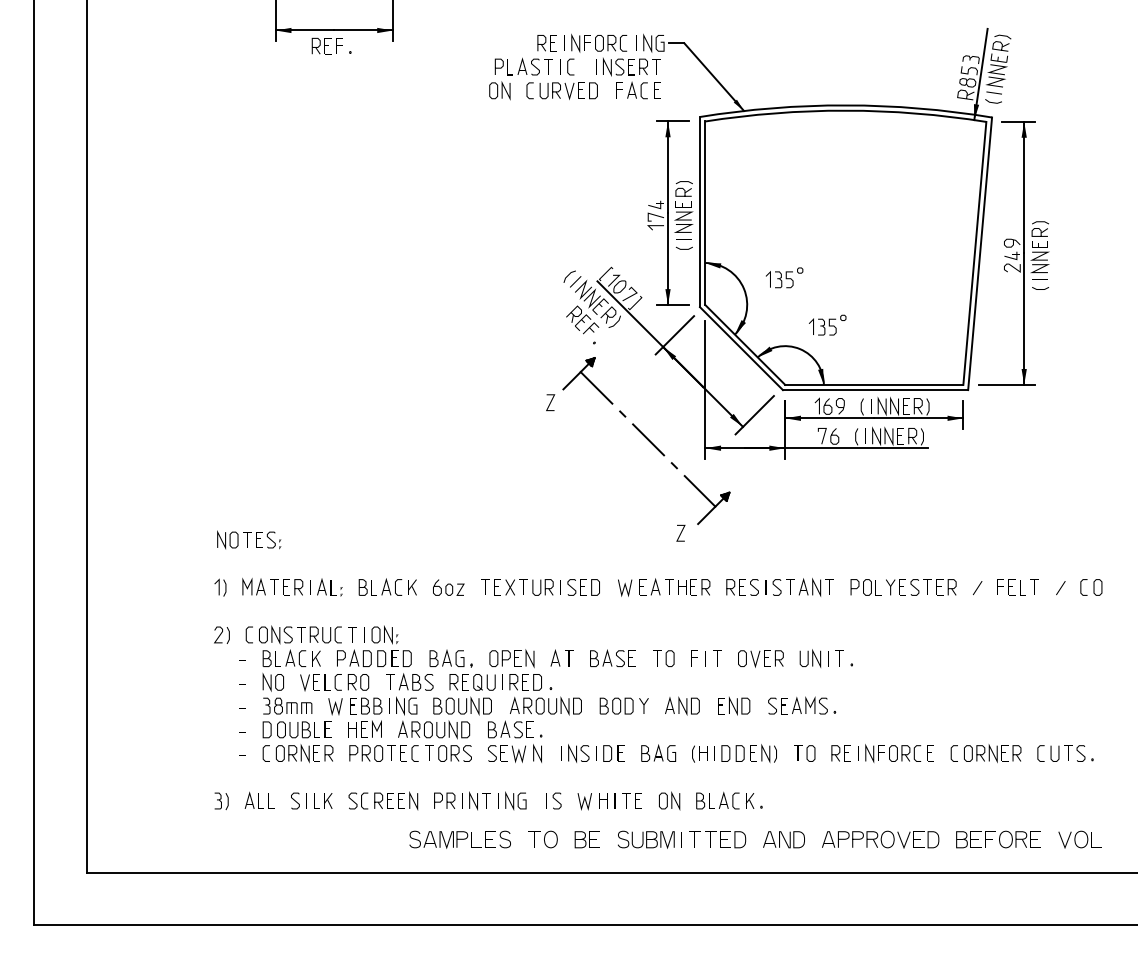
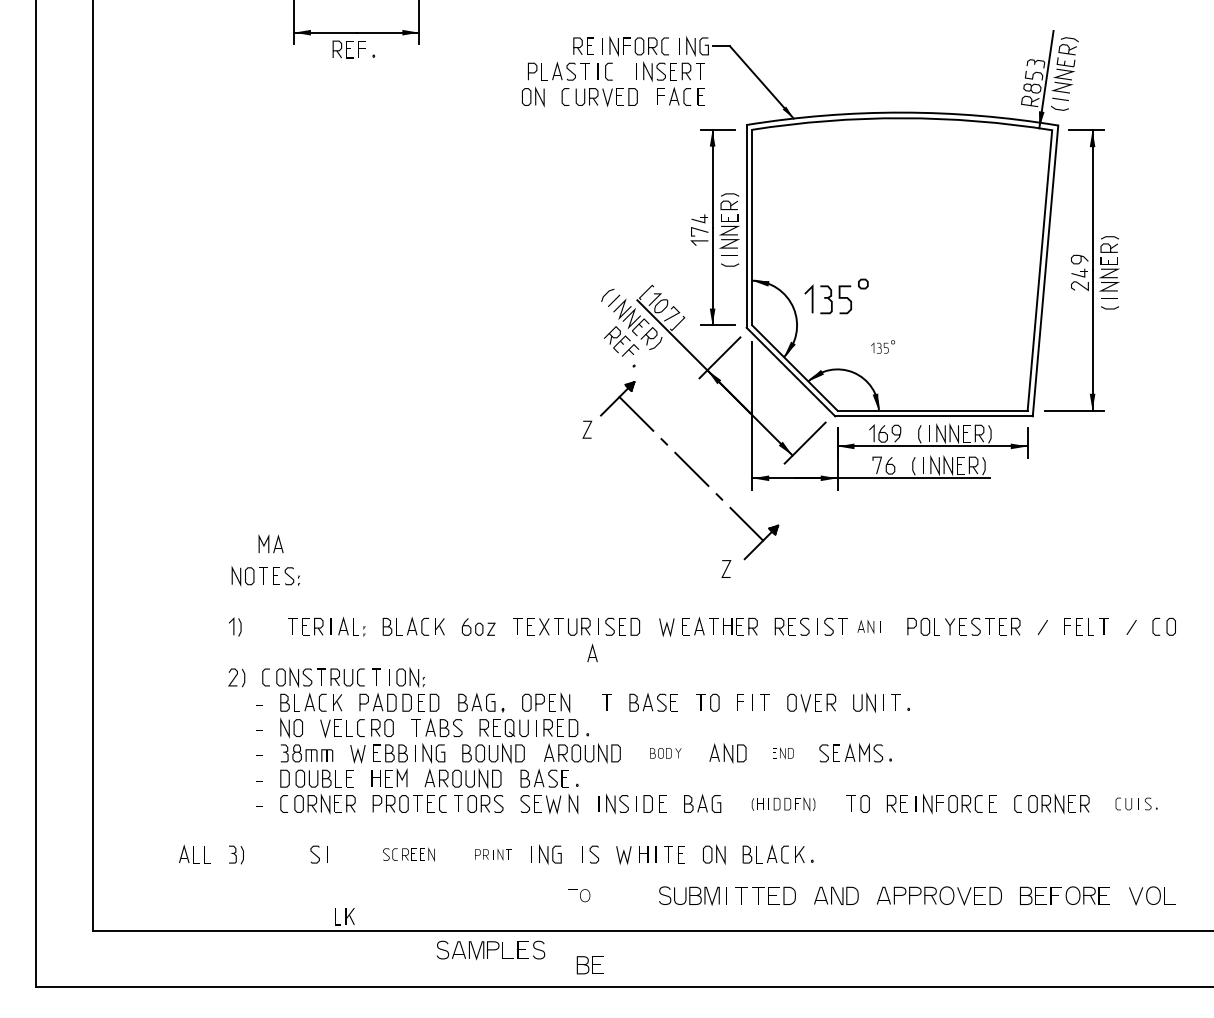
part: (784, 277) -> (836, 296), size x1.6
part: (827, 324) -> (882, 346), size x0.6
part: (253, 586) -> (270, 543), moved
part: (815, 587) -> (869, 626), size x0.7
part: (555, 657) -> (592, 652), moved
part: (623, 705) -> (665, 752), size x0.6
part: (734, 705) -> (783, 752), size x0.6
part: (734, 753) -> (783, 803), size x0.7
part: (1065, 753) -> (1136, 803), size x0.7
part: (259, 799) -> (194, 853), moved
part: (323, 800) -> (345, 915), moved
part: (383, 800) -> (409, 854), size x0.7
part: (462, 800) -> (493, 854), size x0.6
part: (459, 839) -> (490, 950), moved
part: (542, 839) -> (578, 895), size x0.7
part: (586, 839) -> (589, 965), moved

